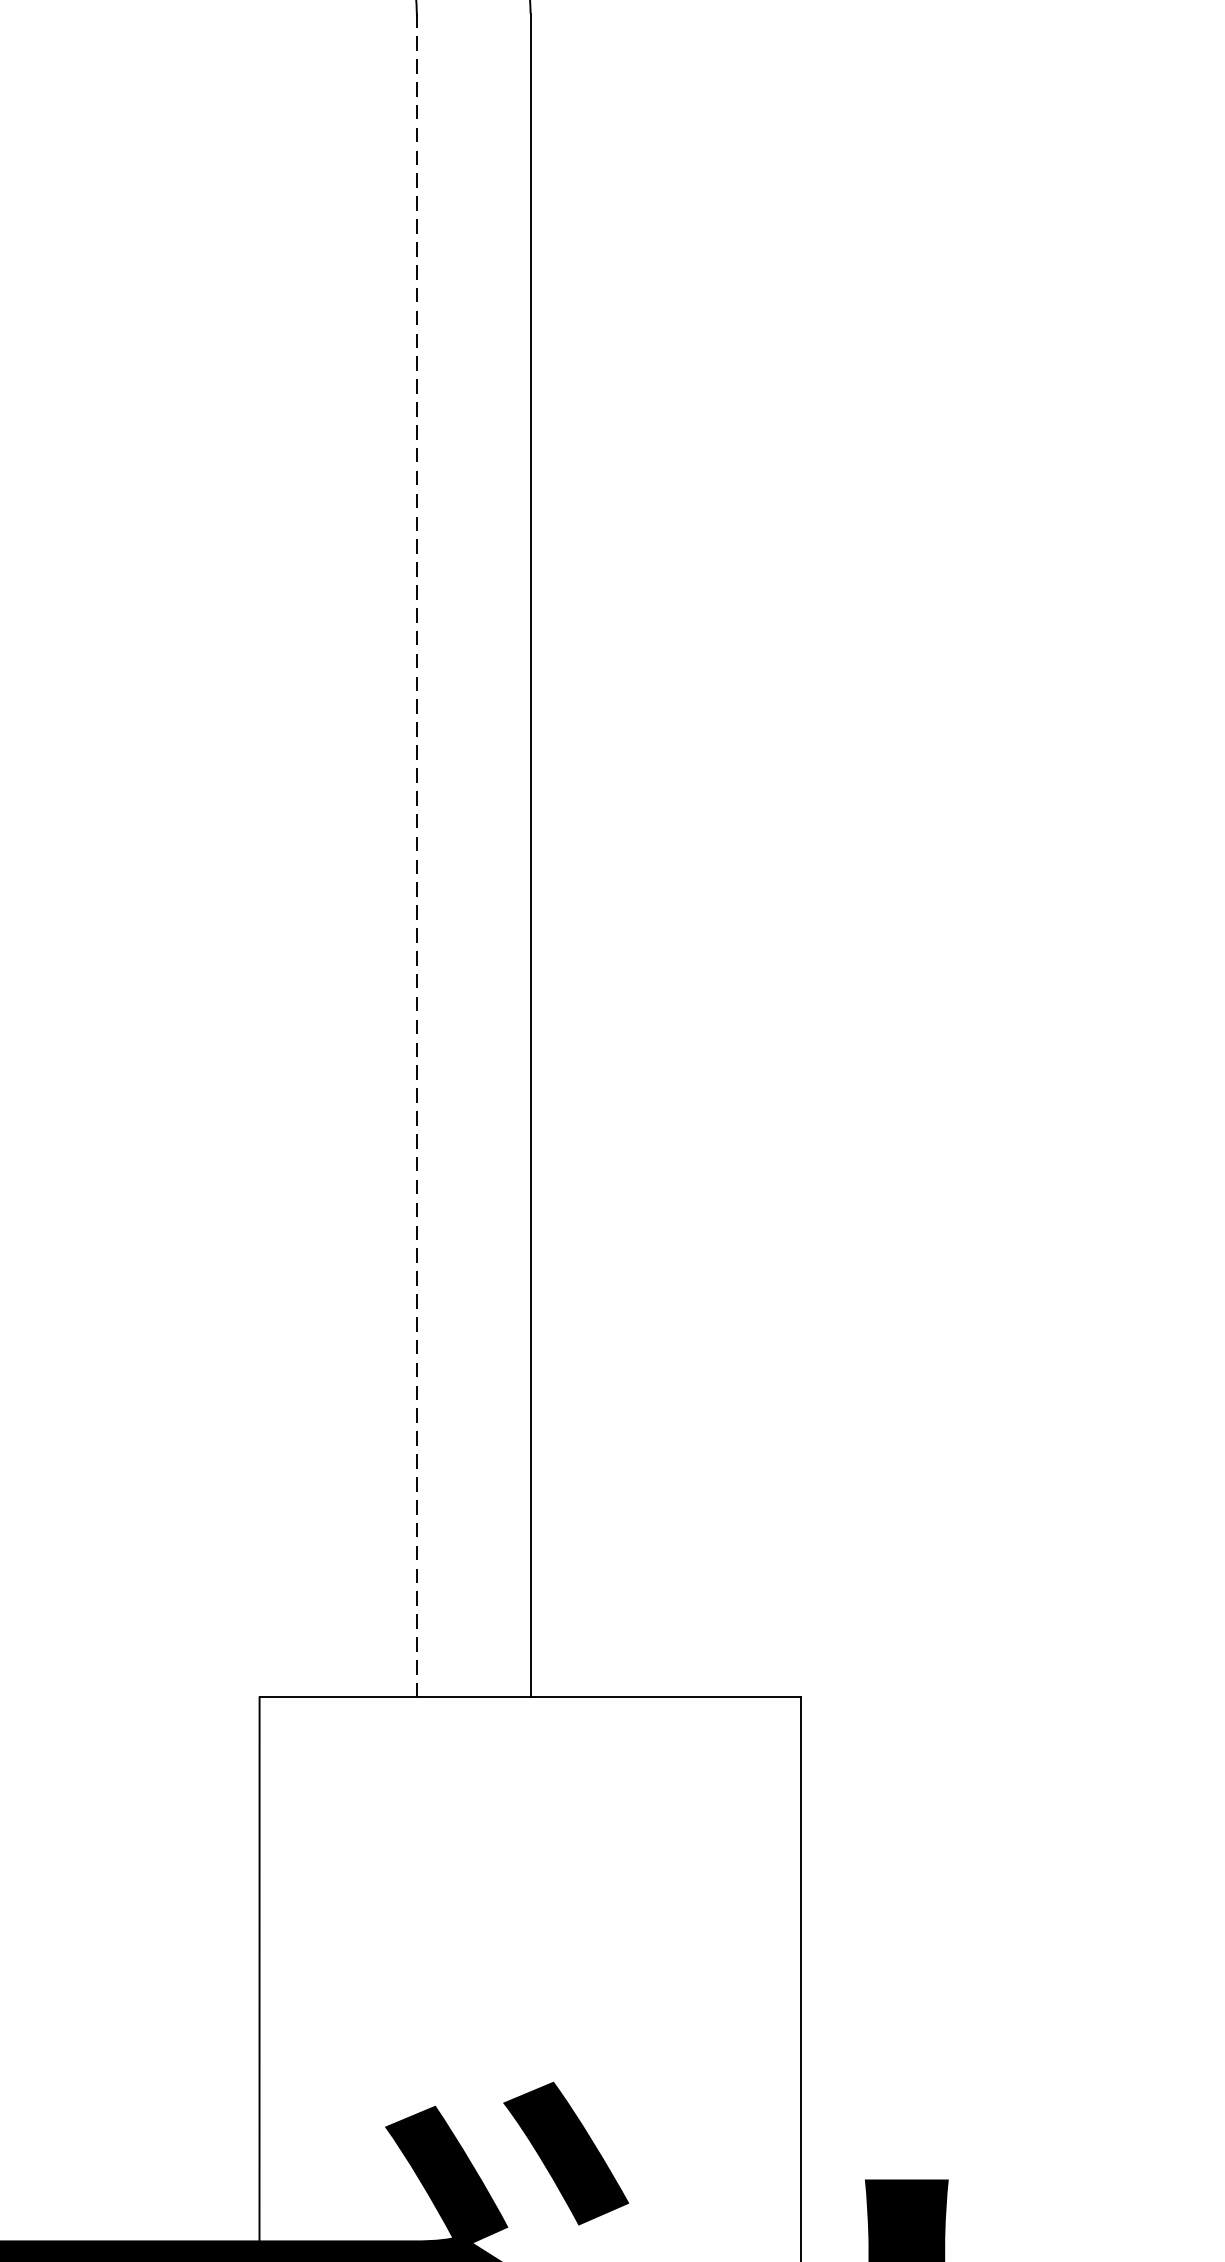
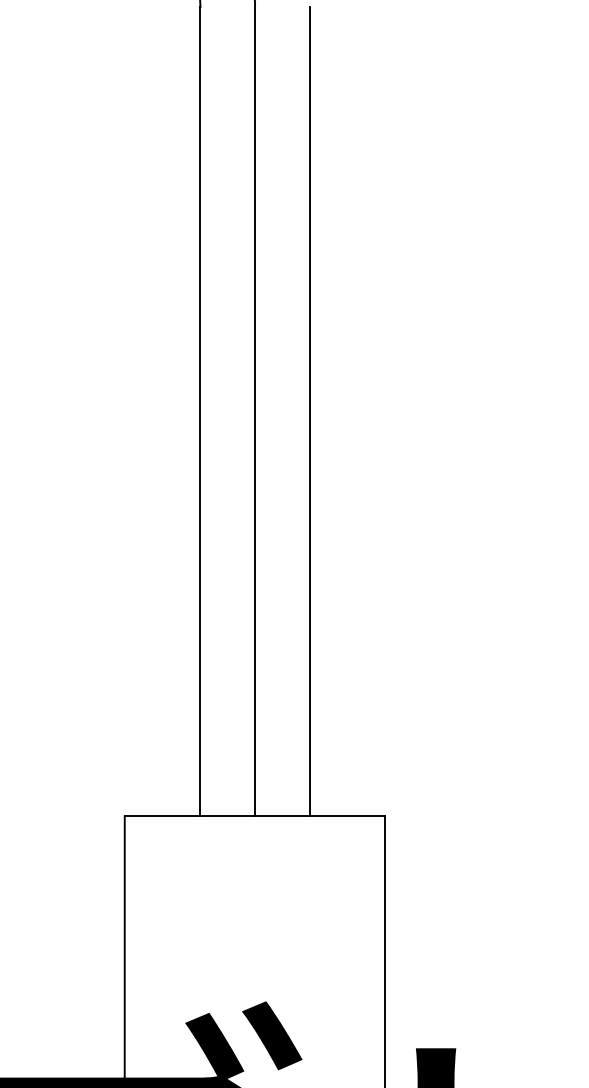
line: (417, 855) -> (200, 411), dashed -> solid
line: (643, 855) -> (309, 411), added

